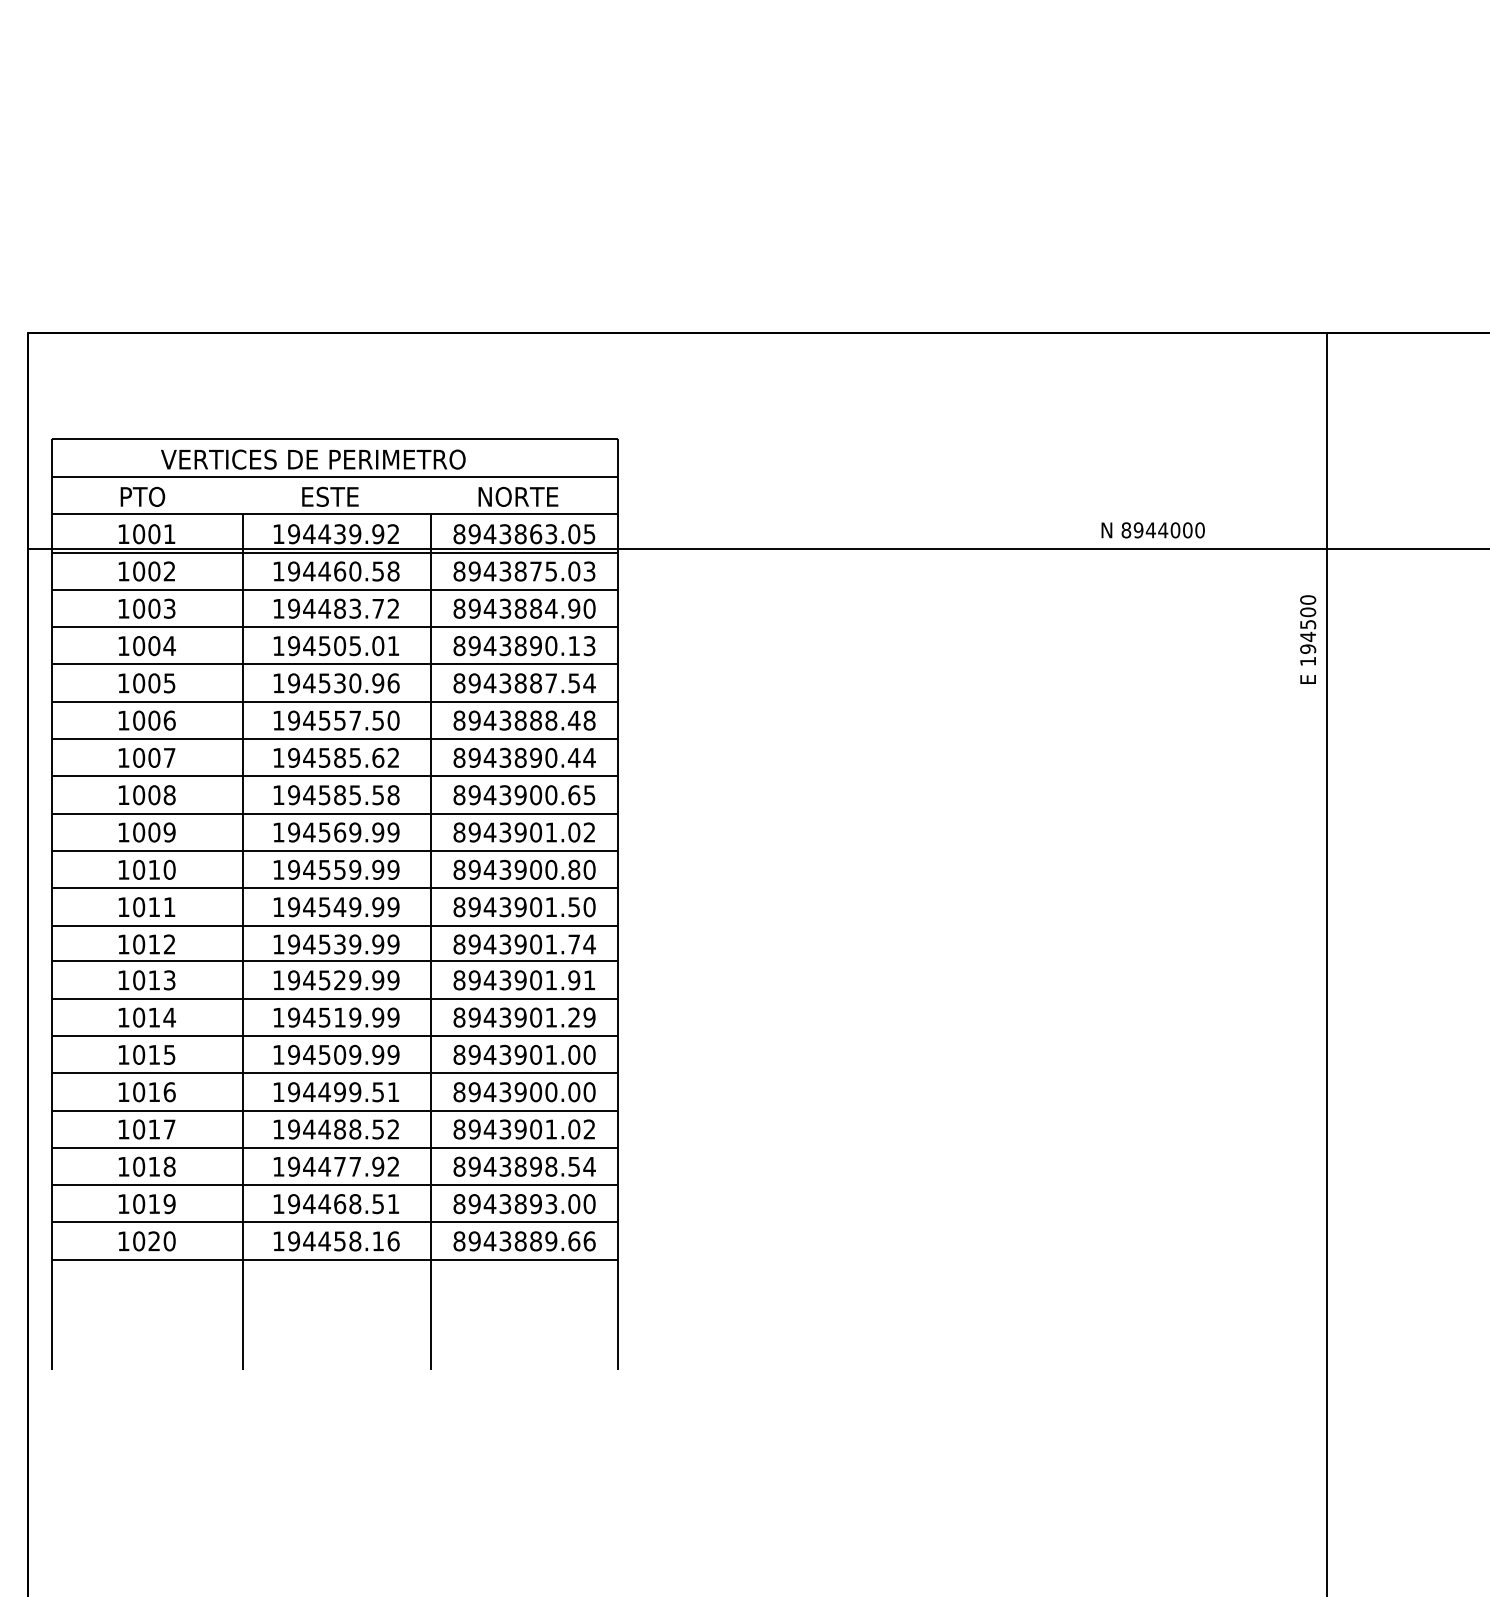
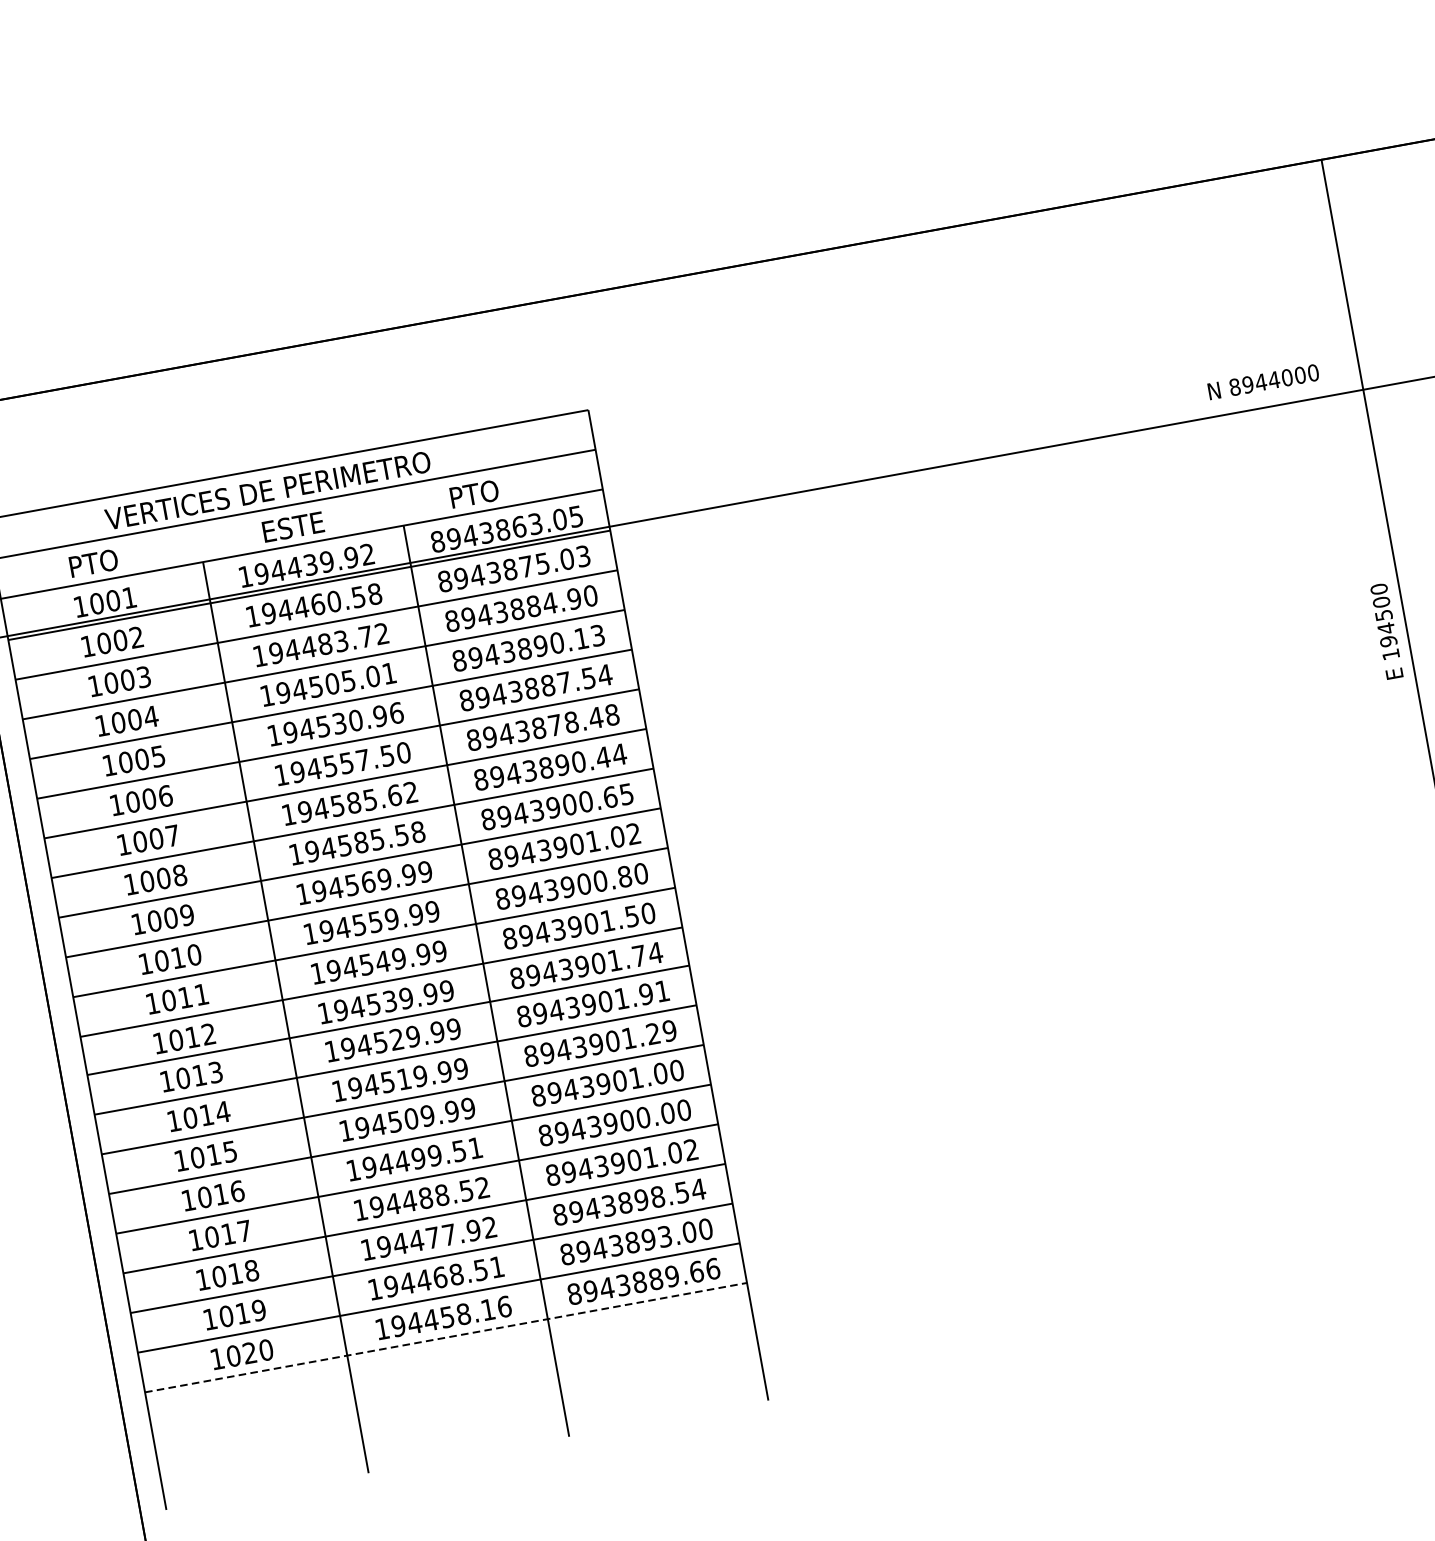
text: (519, 496) -> (494, 490), NORTE -> PTO
text: (1152, 530) -> (1262, 382), moved
text: (1308, 639) -> (1387, 631), moved
text: (535, 720) -> (554, 725), 8943888.48 -> 8943878.48
line: (335, 1259) -> (446, 1337), solid -> dashed

